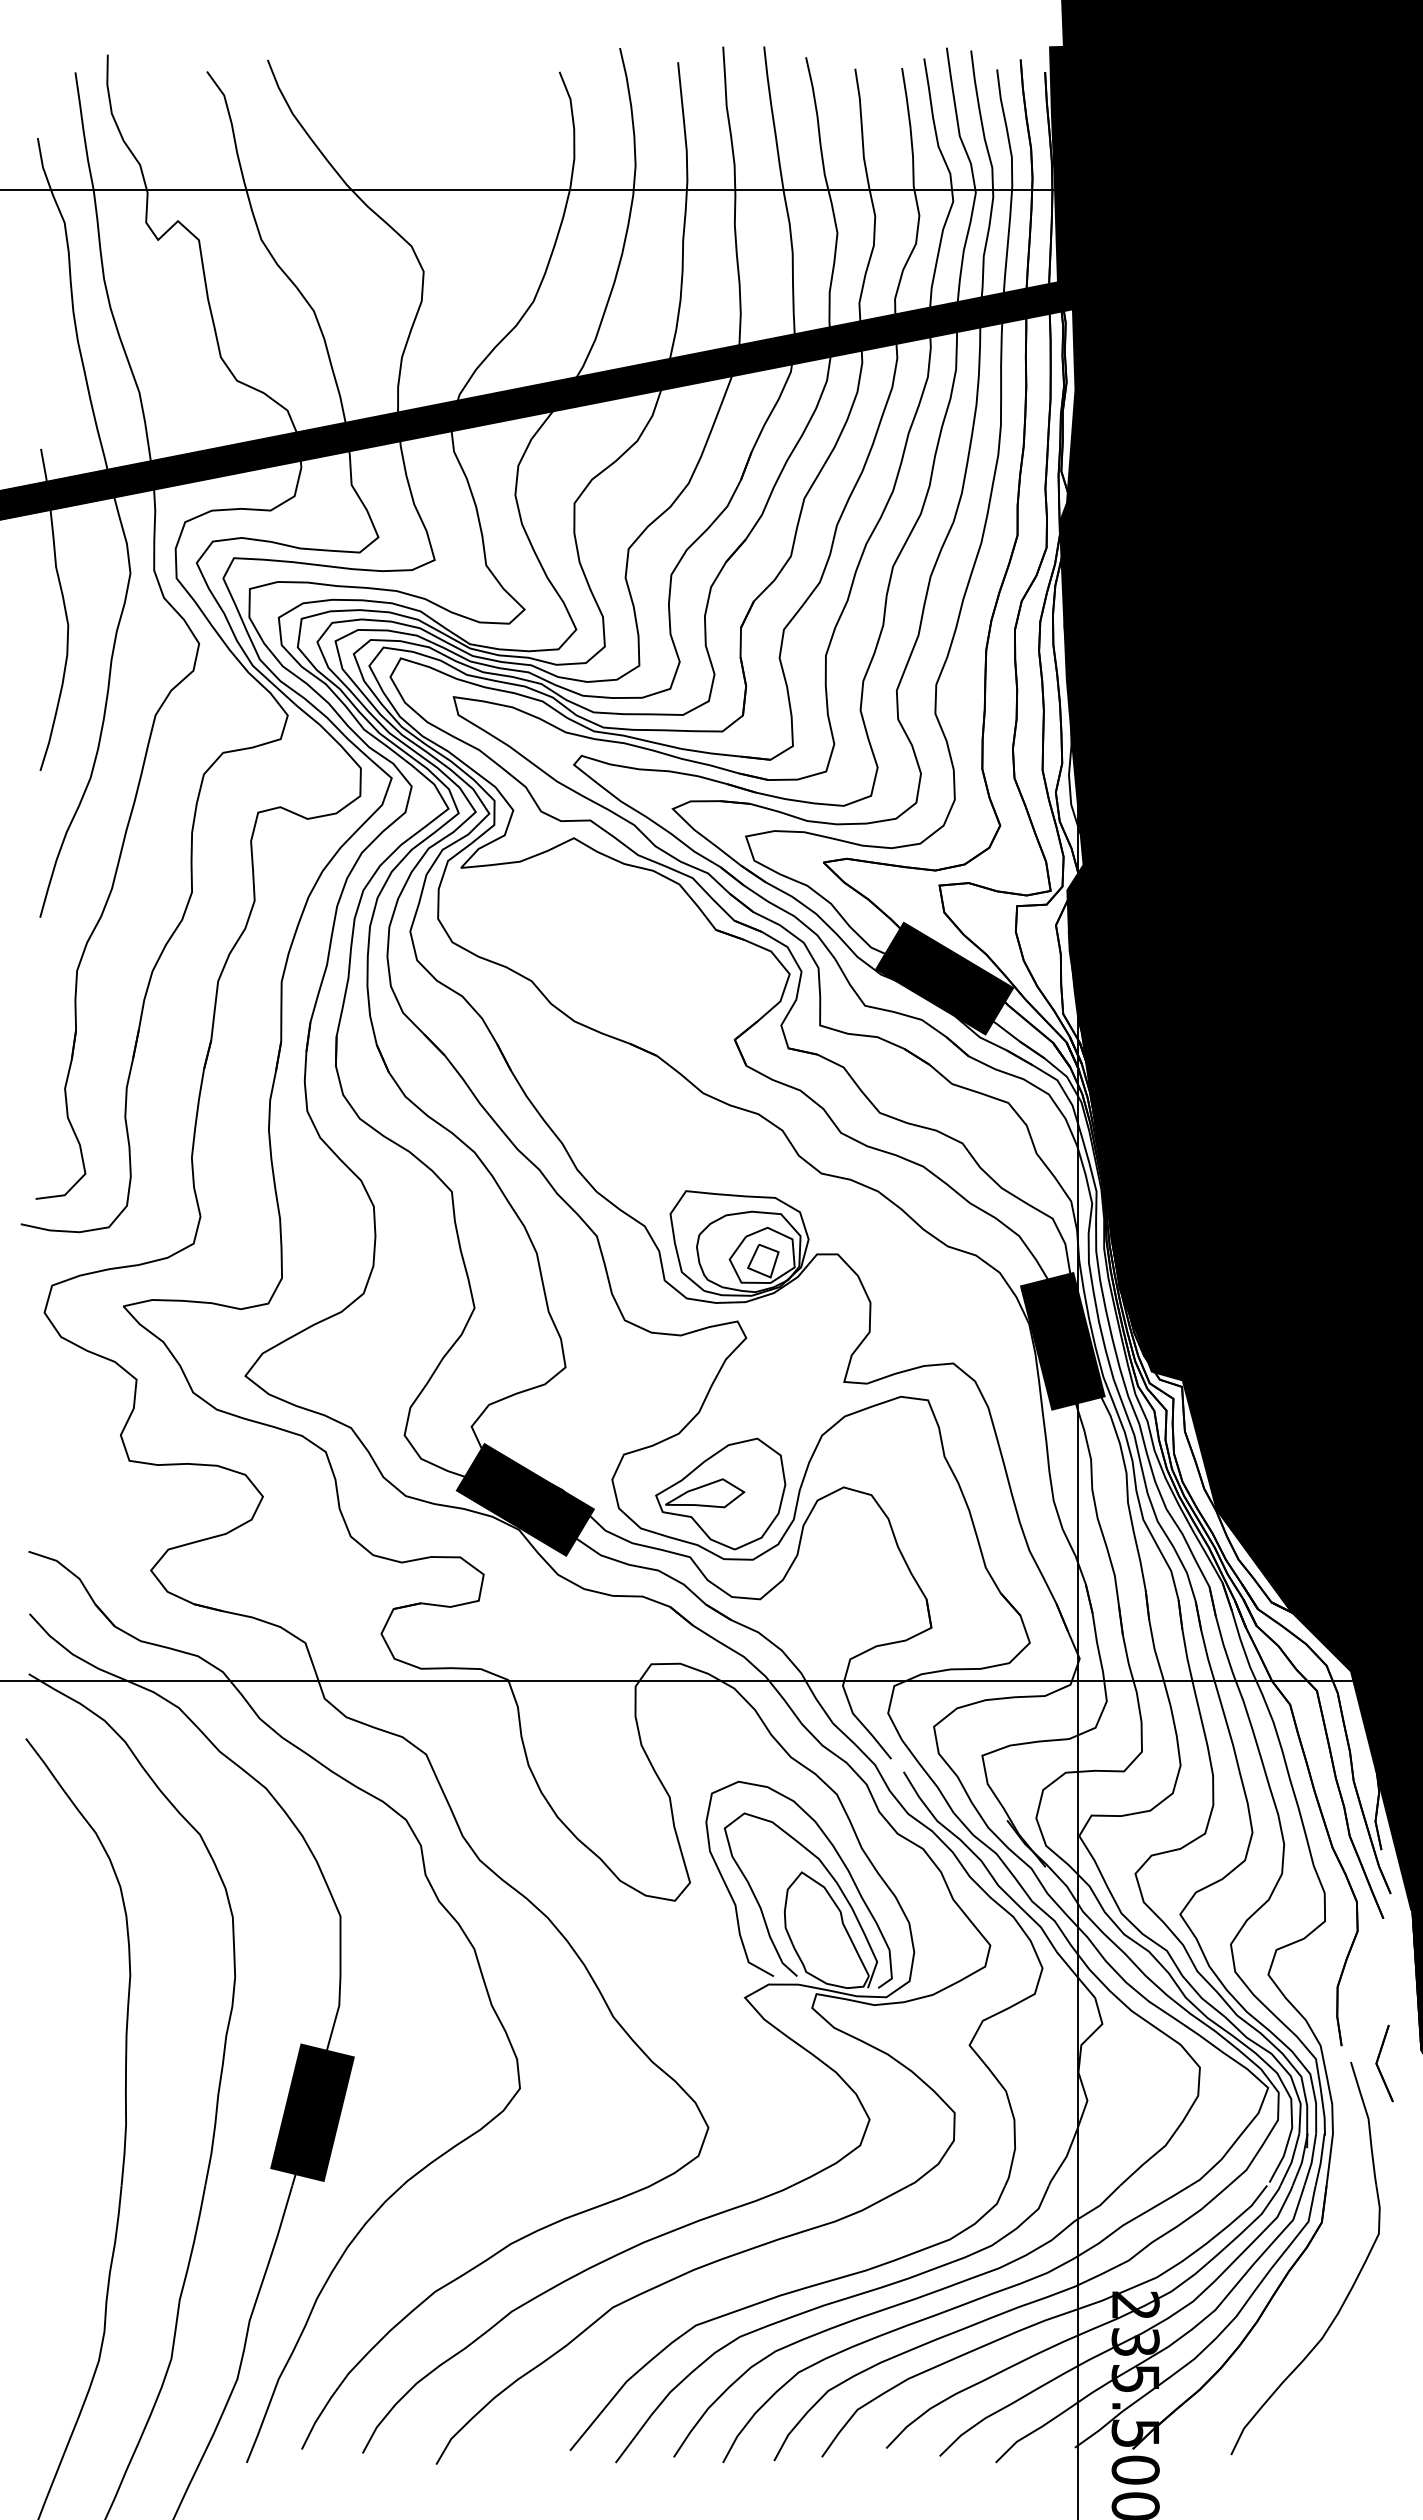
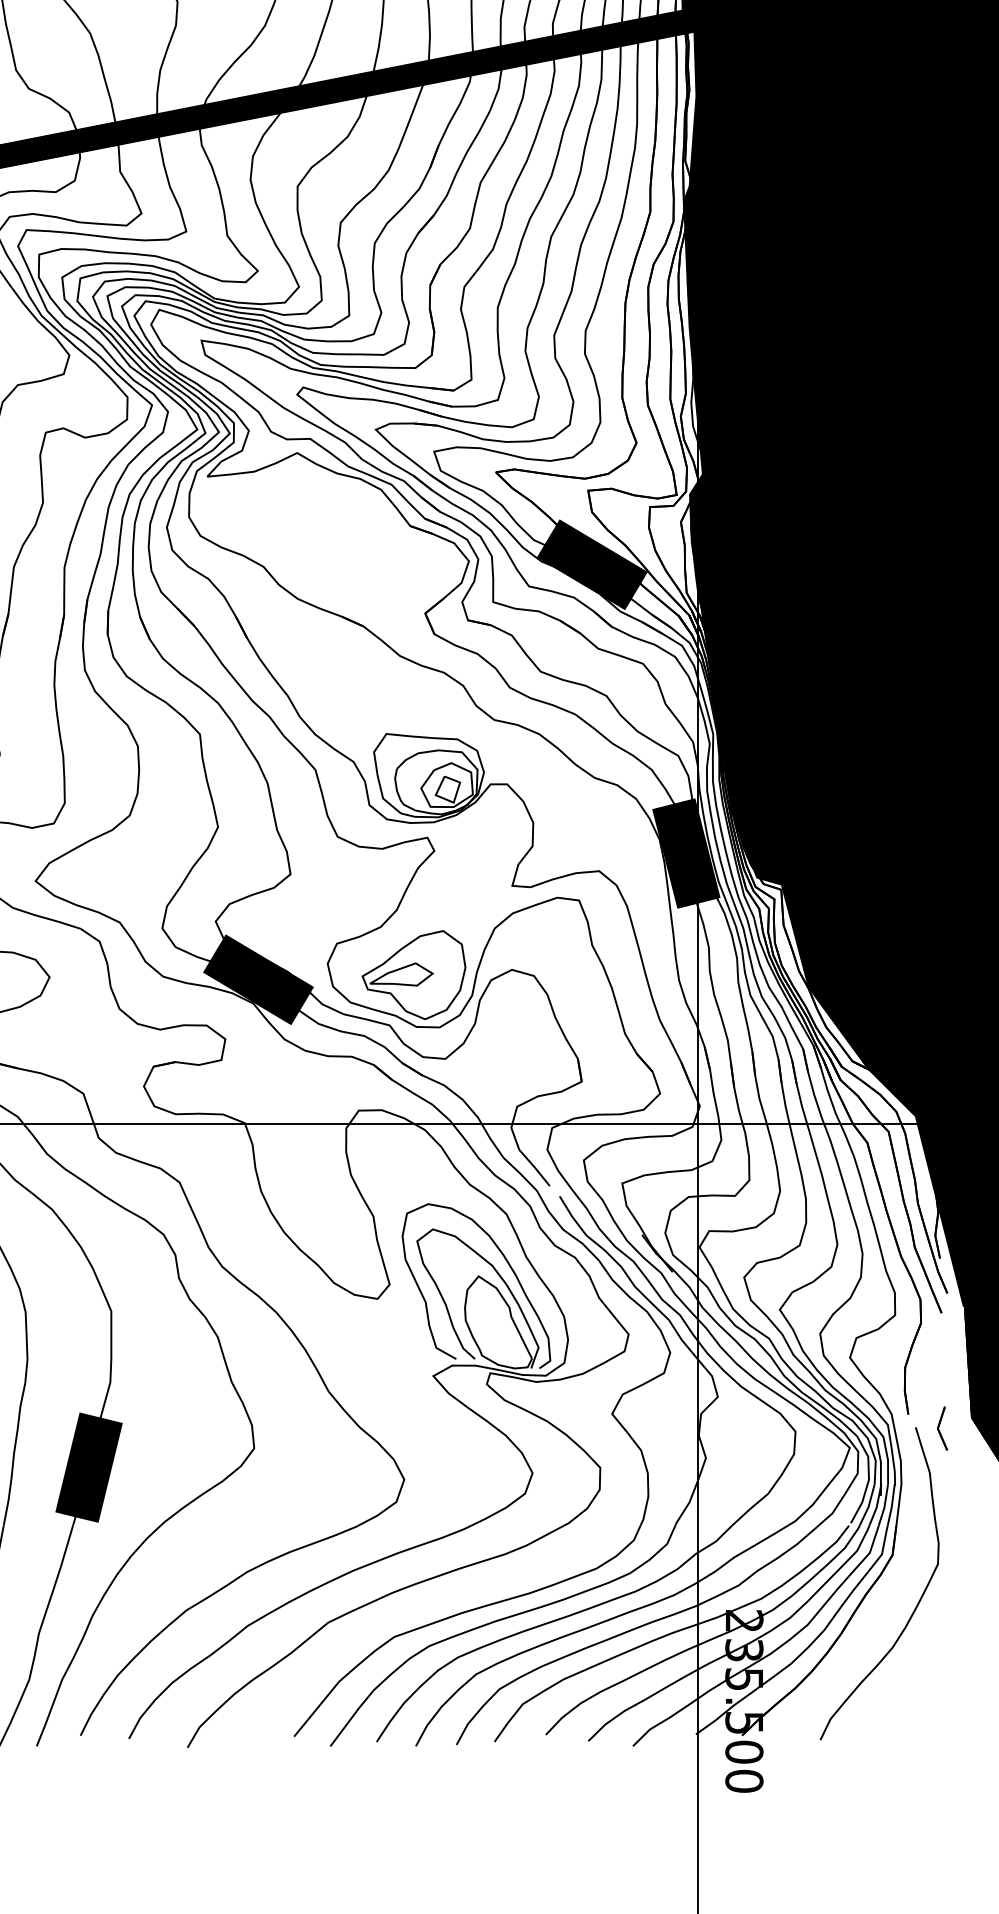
part: (1384, 2063) -> (942, 1428), size x0.71

